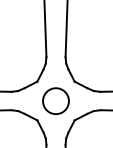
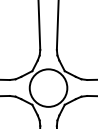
circle: (55, 100) -> (48, 87), size x1.67

